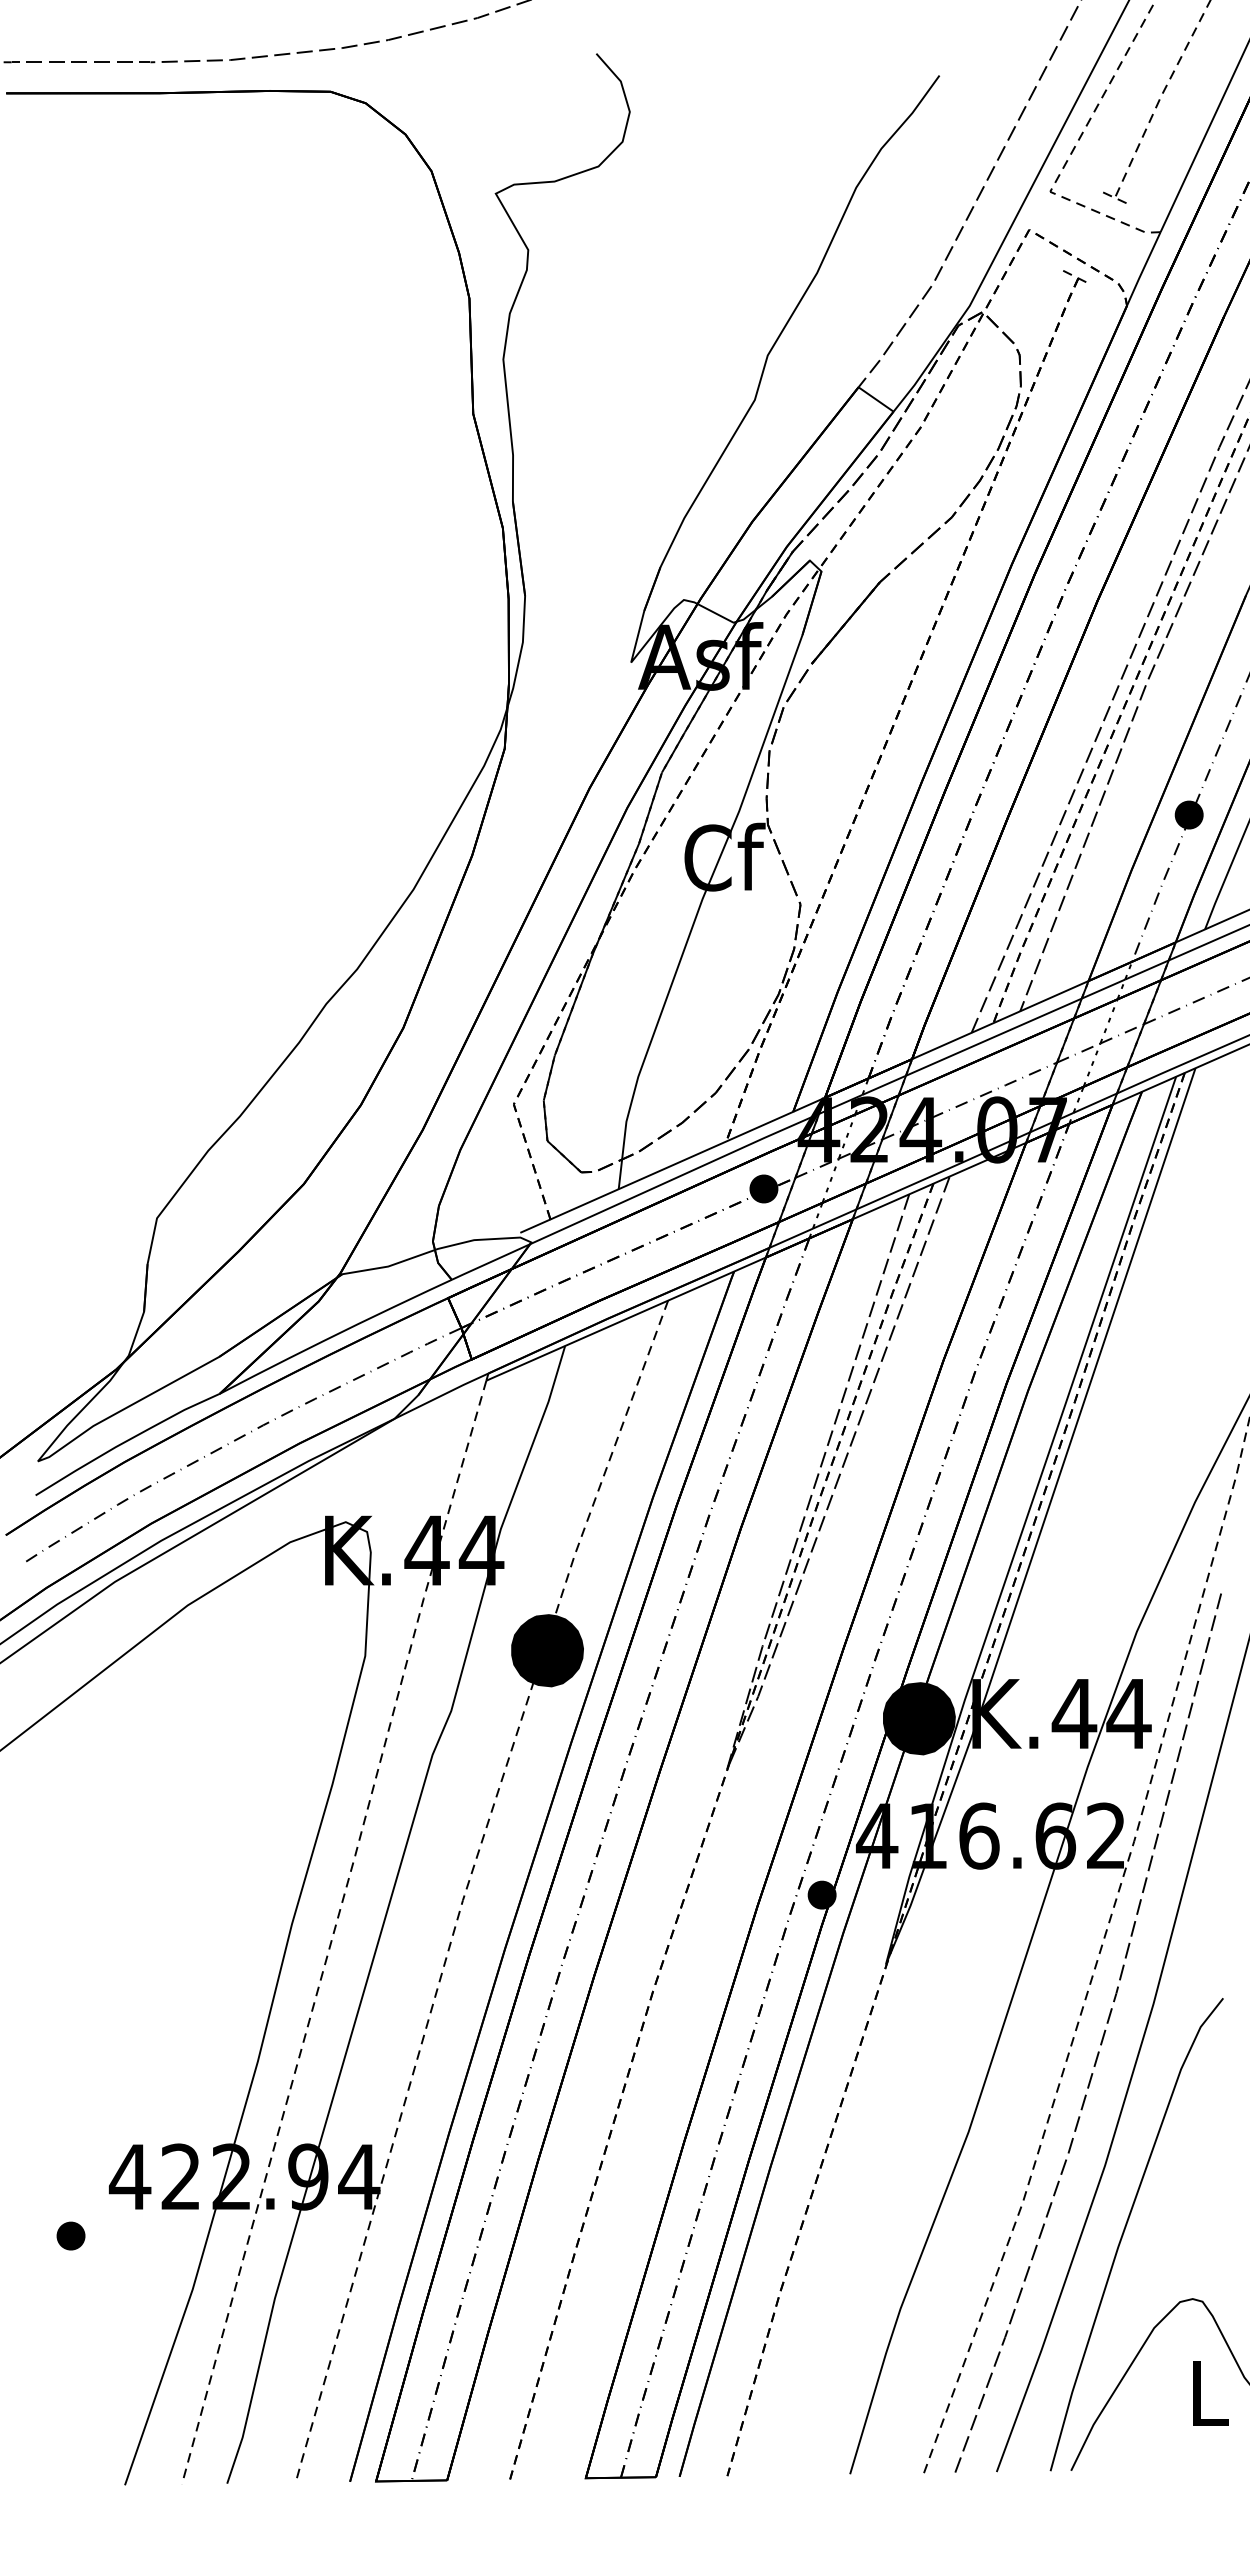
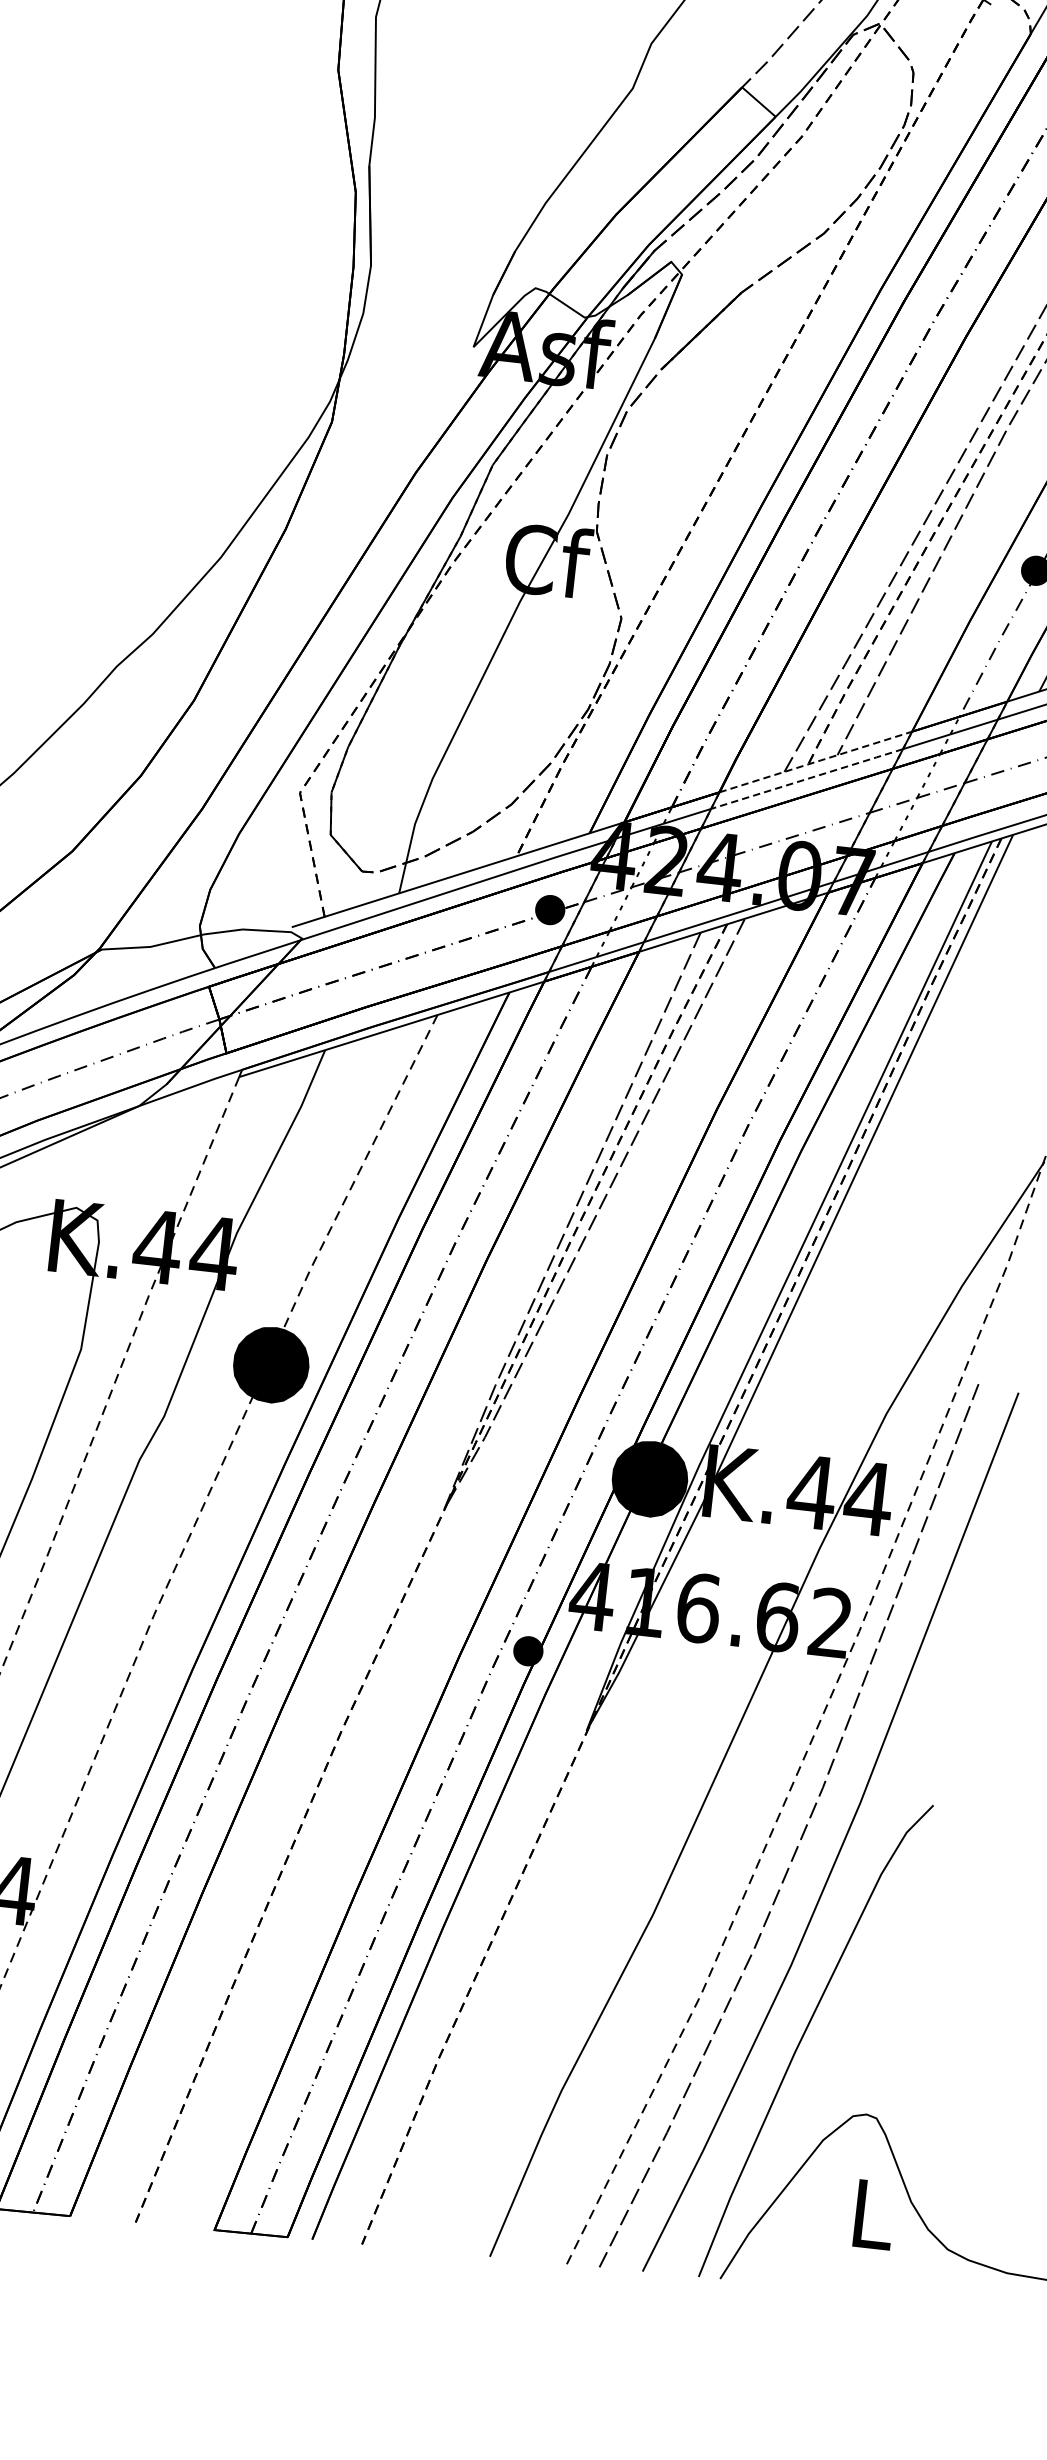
line: (1000, 1019) -> (816, 761), solid -> dashed
line: (994, 1036) -> (807, 778), solid -> dashed

